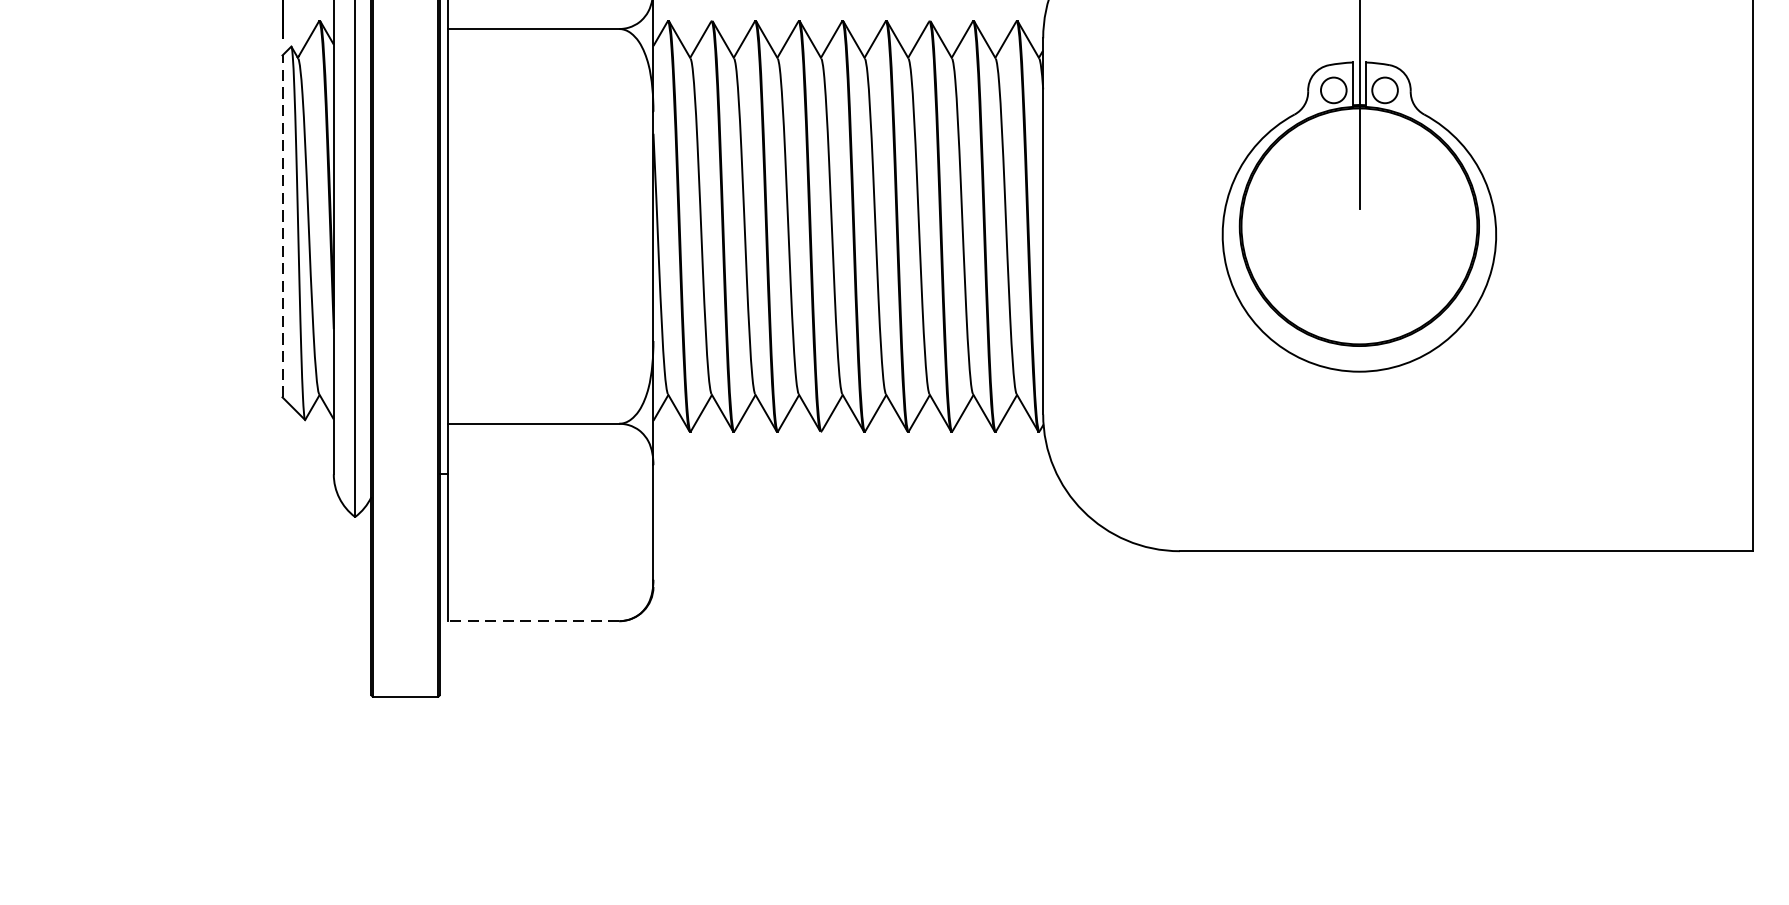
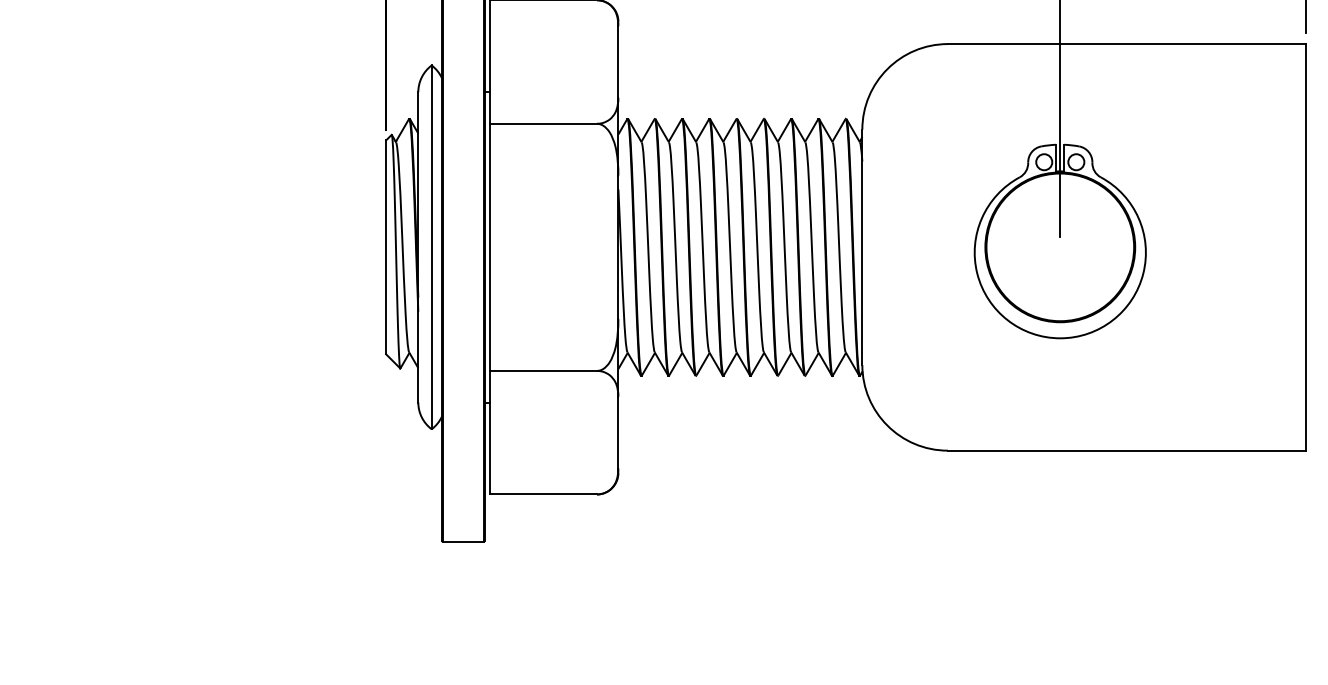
line: (282, 226) -> (386, 247), dashed -> solid
line: (533, 621) -> (543, 494), dashed -> solid

